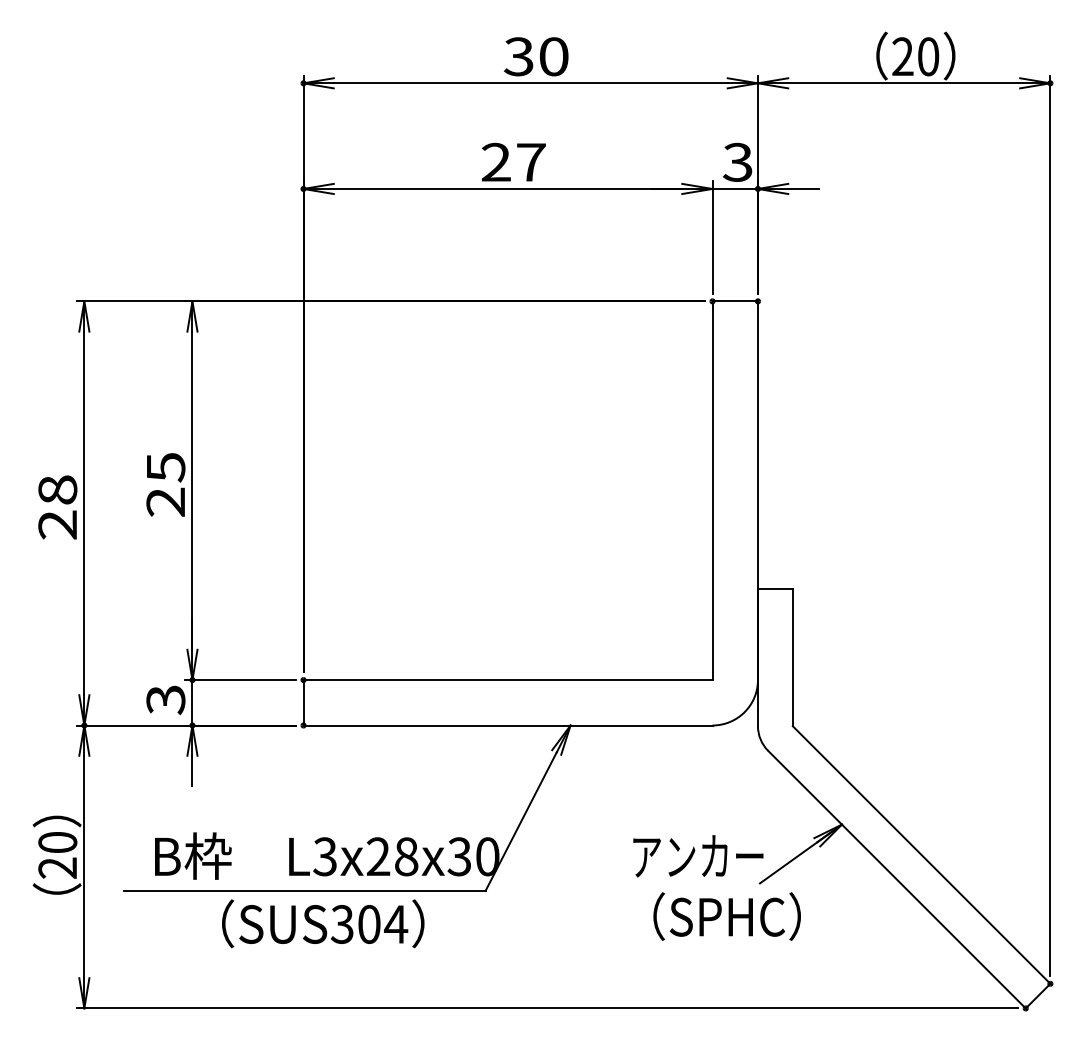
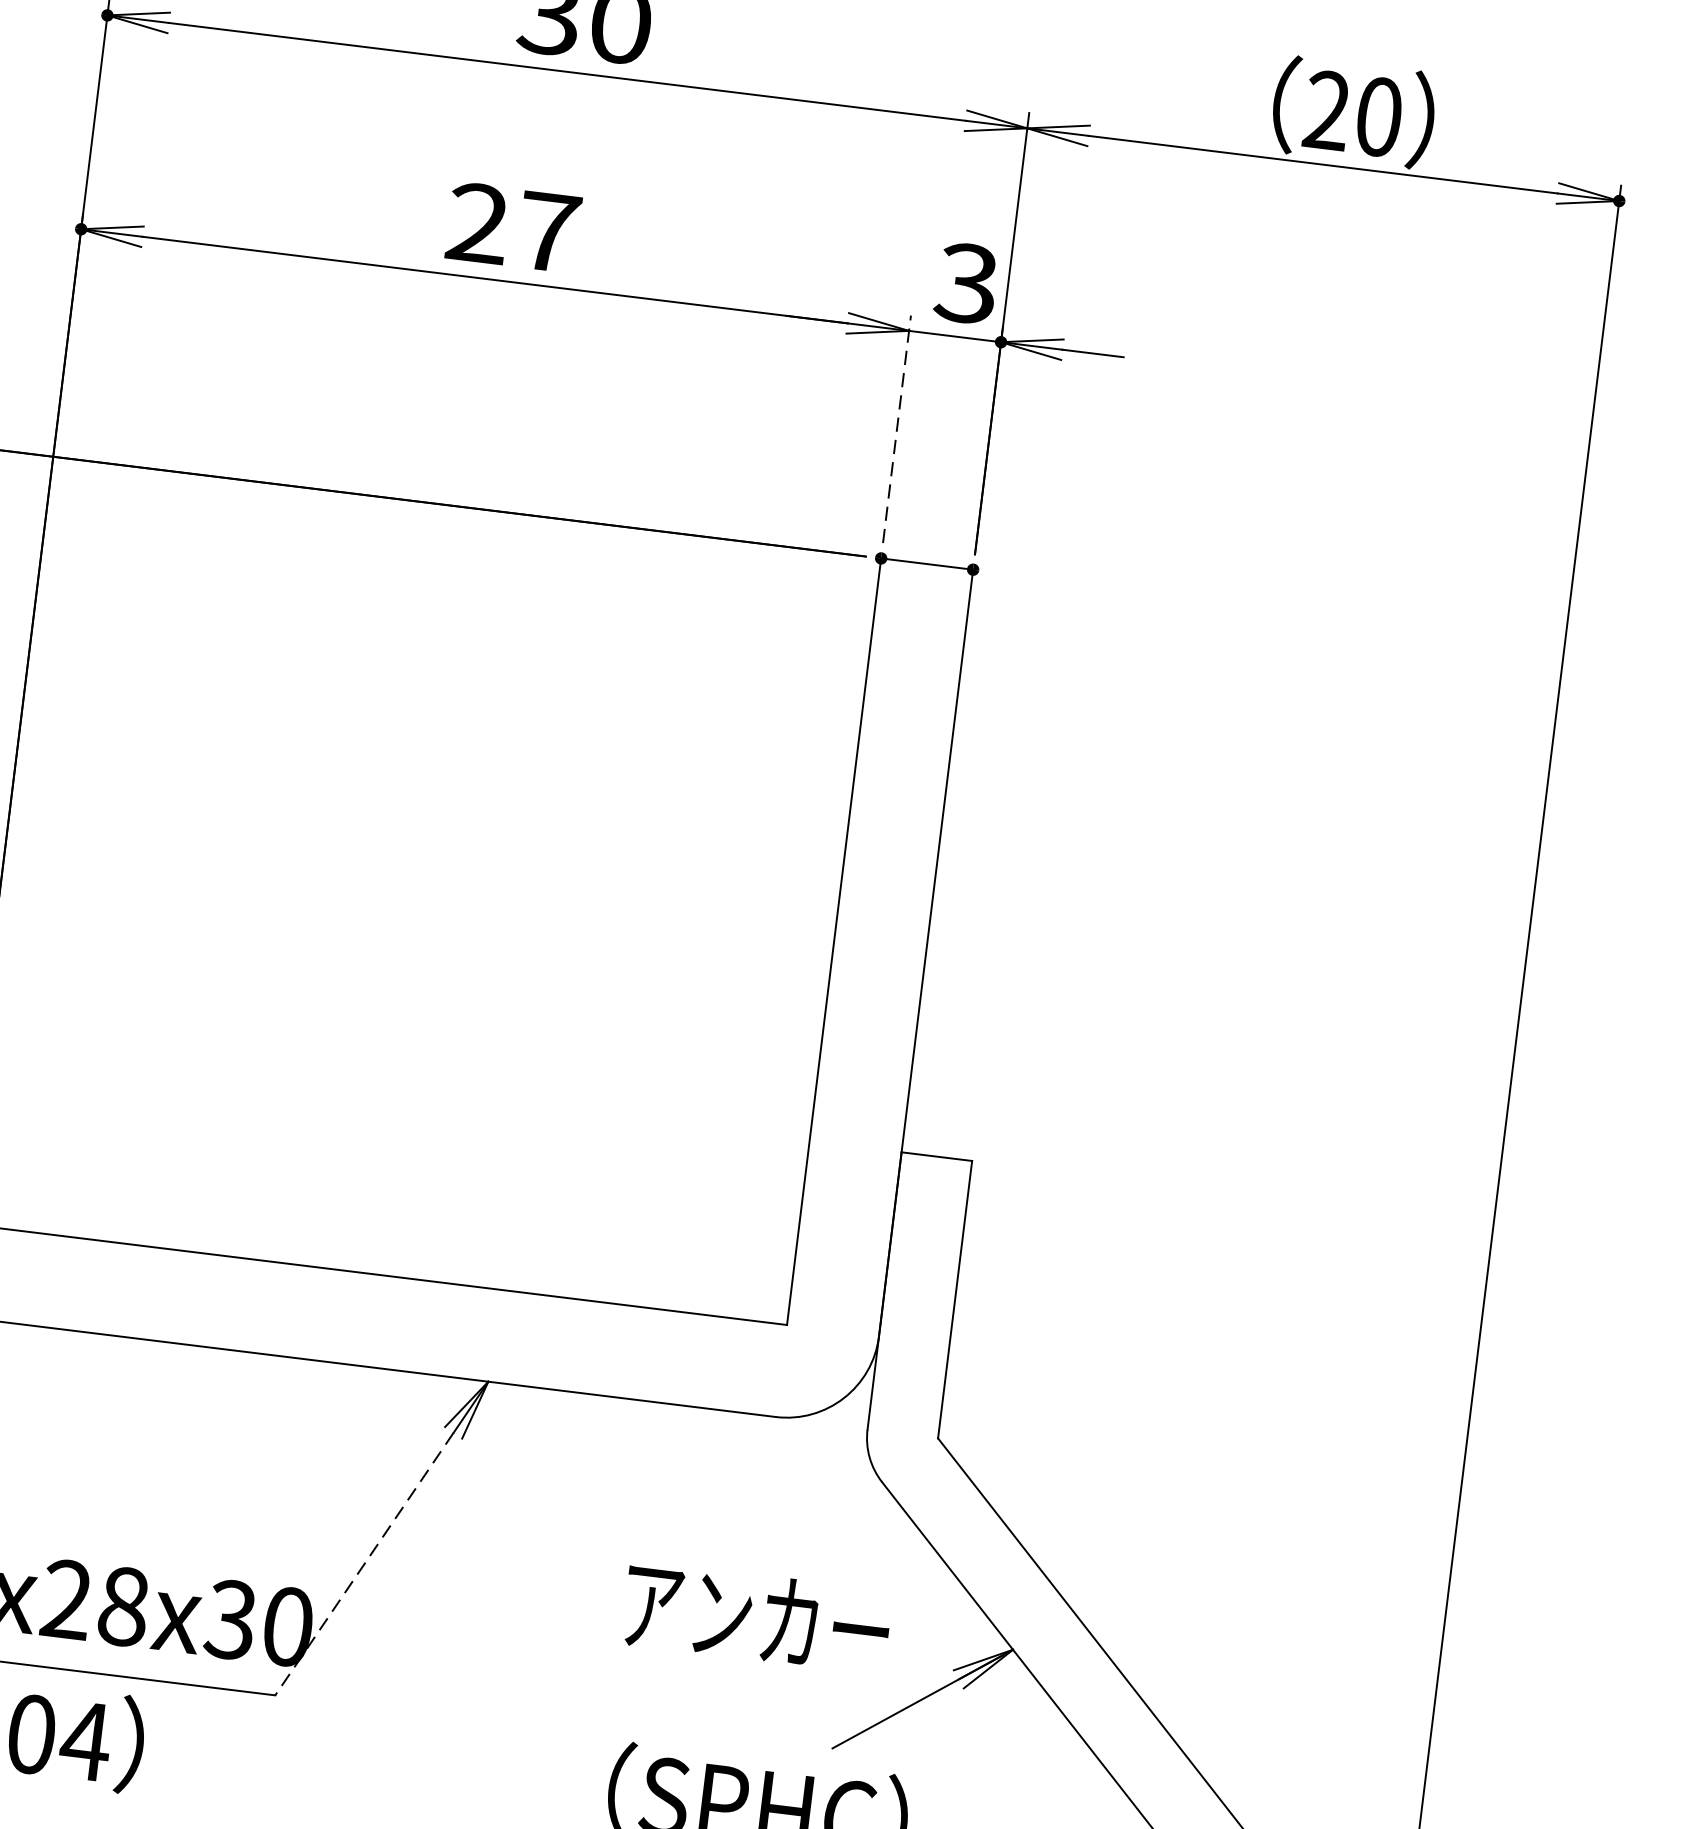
line: (712, 237) -> (896, 429), solid -> dashed
line: (521, 821) -> (365, 1563), solid -> dashed
text: (698, 856) -> (757, 1618), moved

